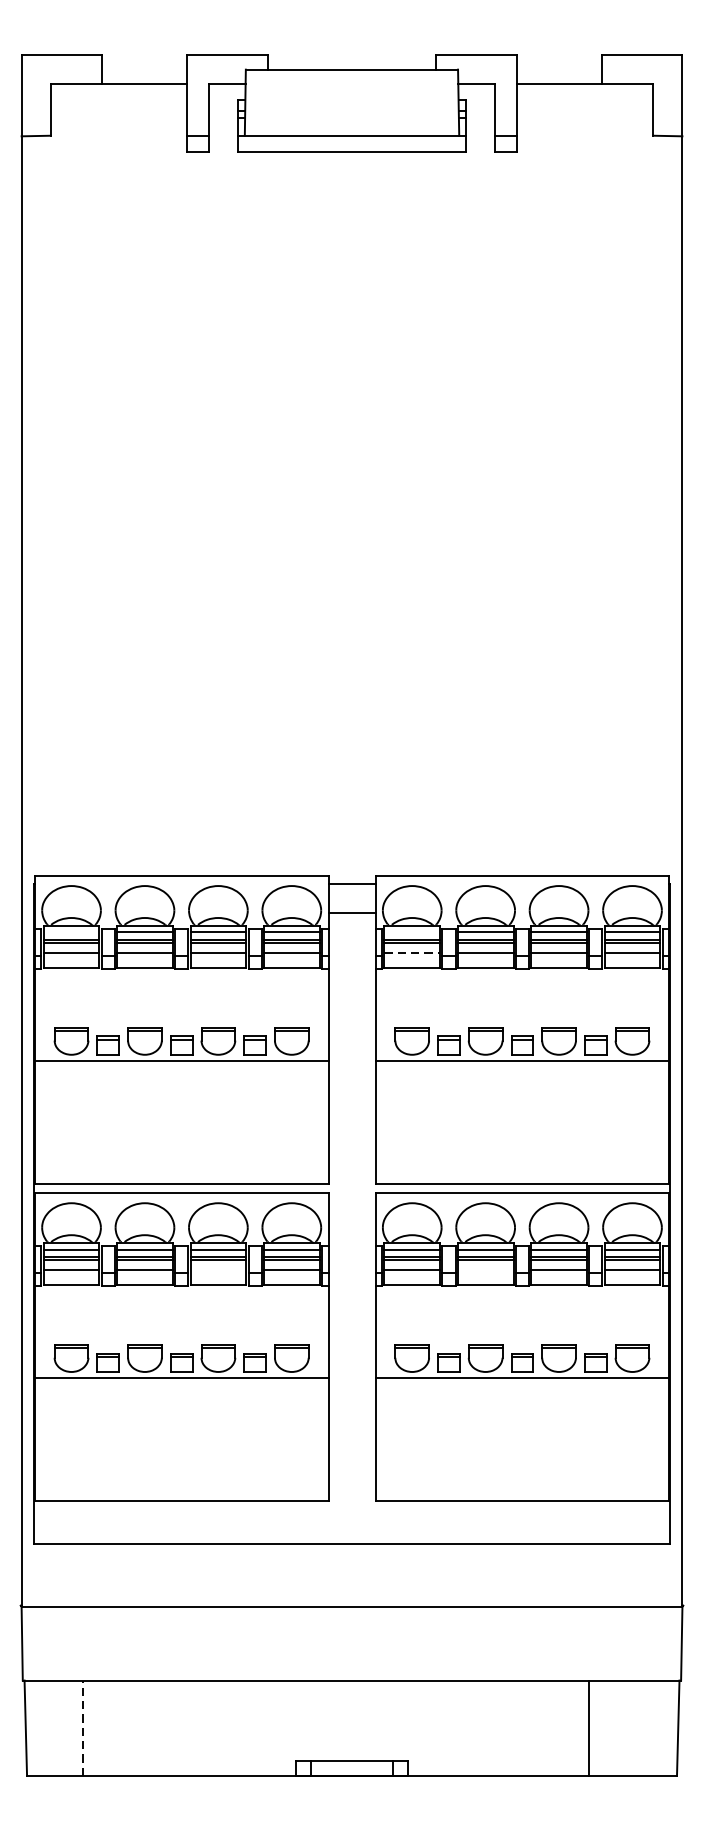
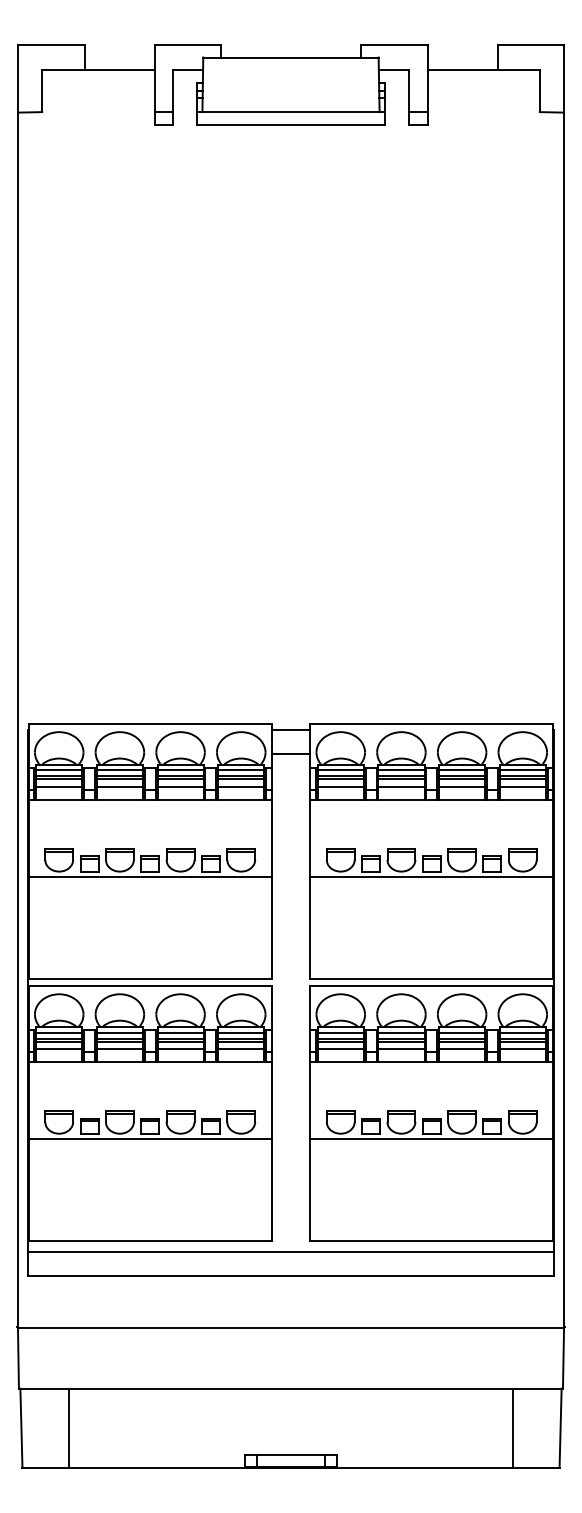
line: (71, 932) -> (59, 770), added
line: (411, 932) -> (340, 770), added
line: (413, 953) -> (341, 787), dashed -> solid
line: (218, 1270) -> (180, 1049), added
line: (485, 1270) -> (401, 1049), added
line: (351, 1515) -> (290, 1252), added
line: (82, 1727) -> (68, 1427), dashed -> solid
line: (589, 1727) -> (513, 1427), moved

